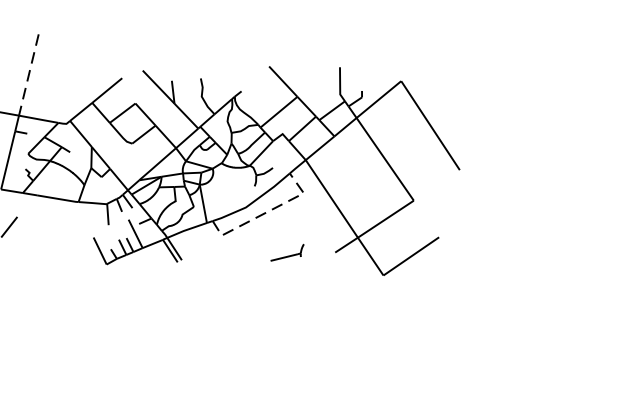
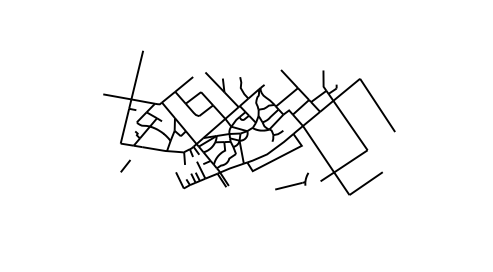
line: (29, 75) -> (137, 75), dashed -> solid
line: (266, 212) -> (279, 157), dashed -> solid
part: (286, 252) -> (291, 181), size x1.67

